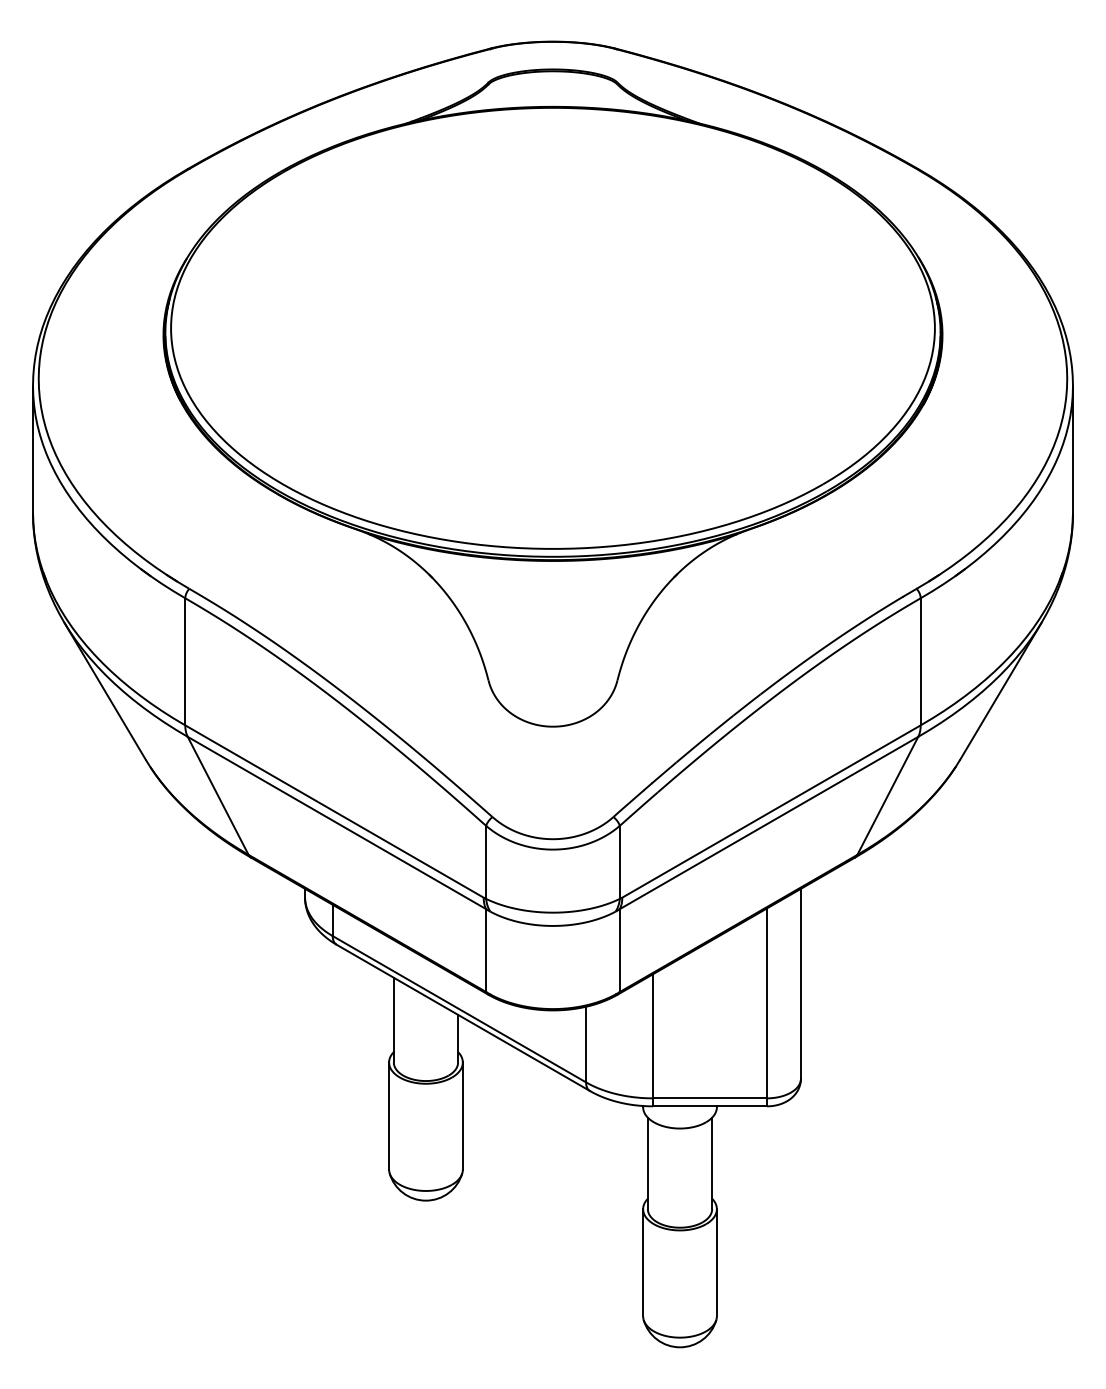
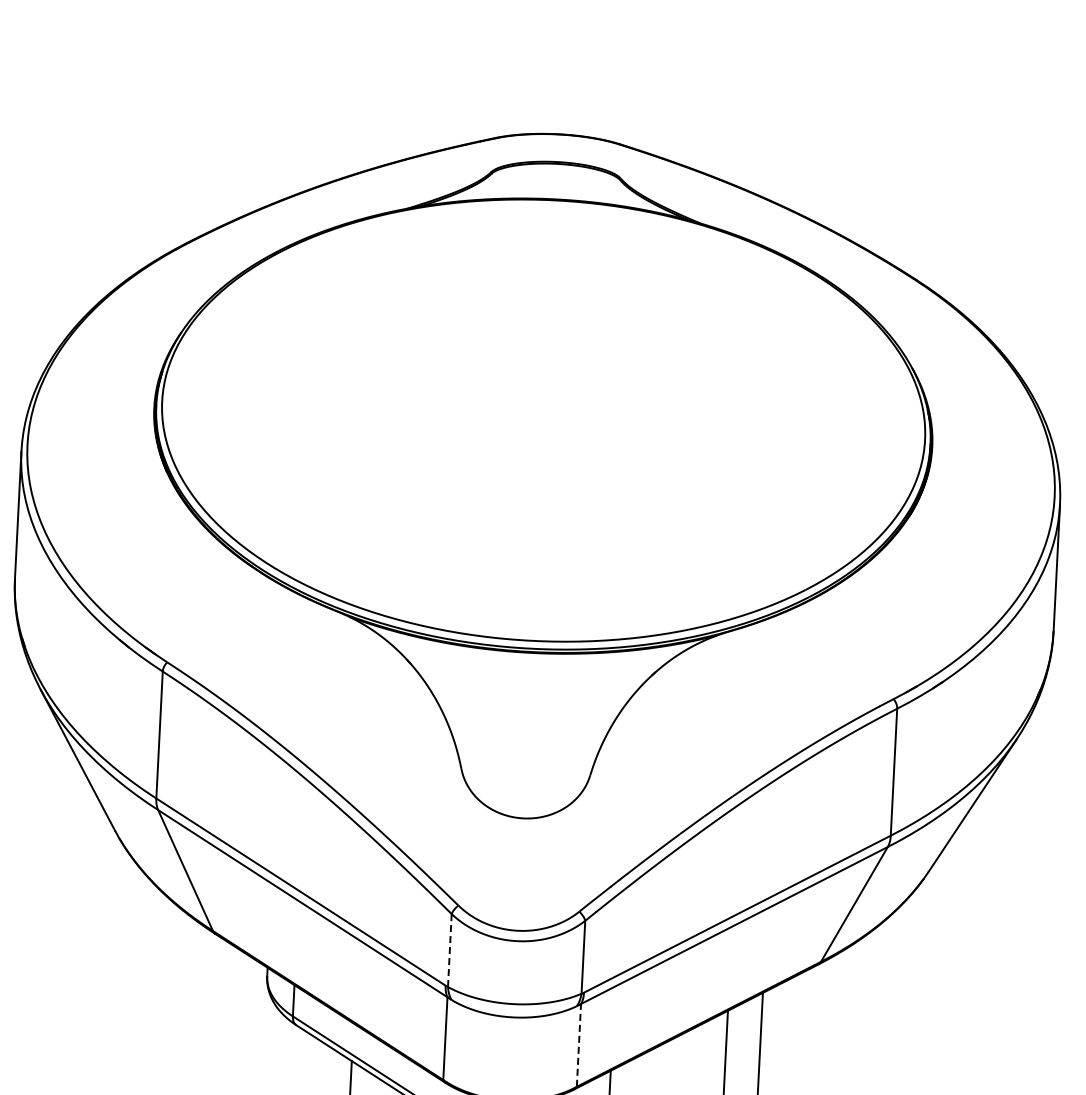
line: (486, 862) -> (450, 950), solid -> dashed
line: (619, 950) -> (578, 1045), solid -> dashed

